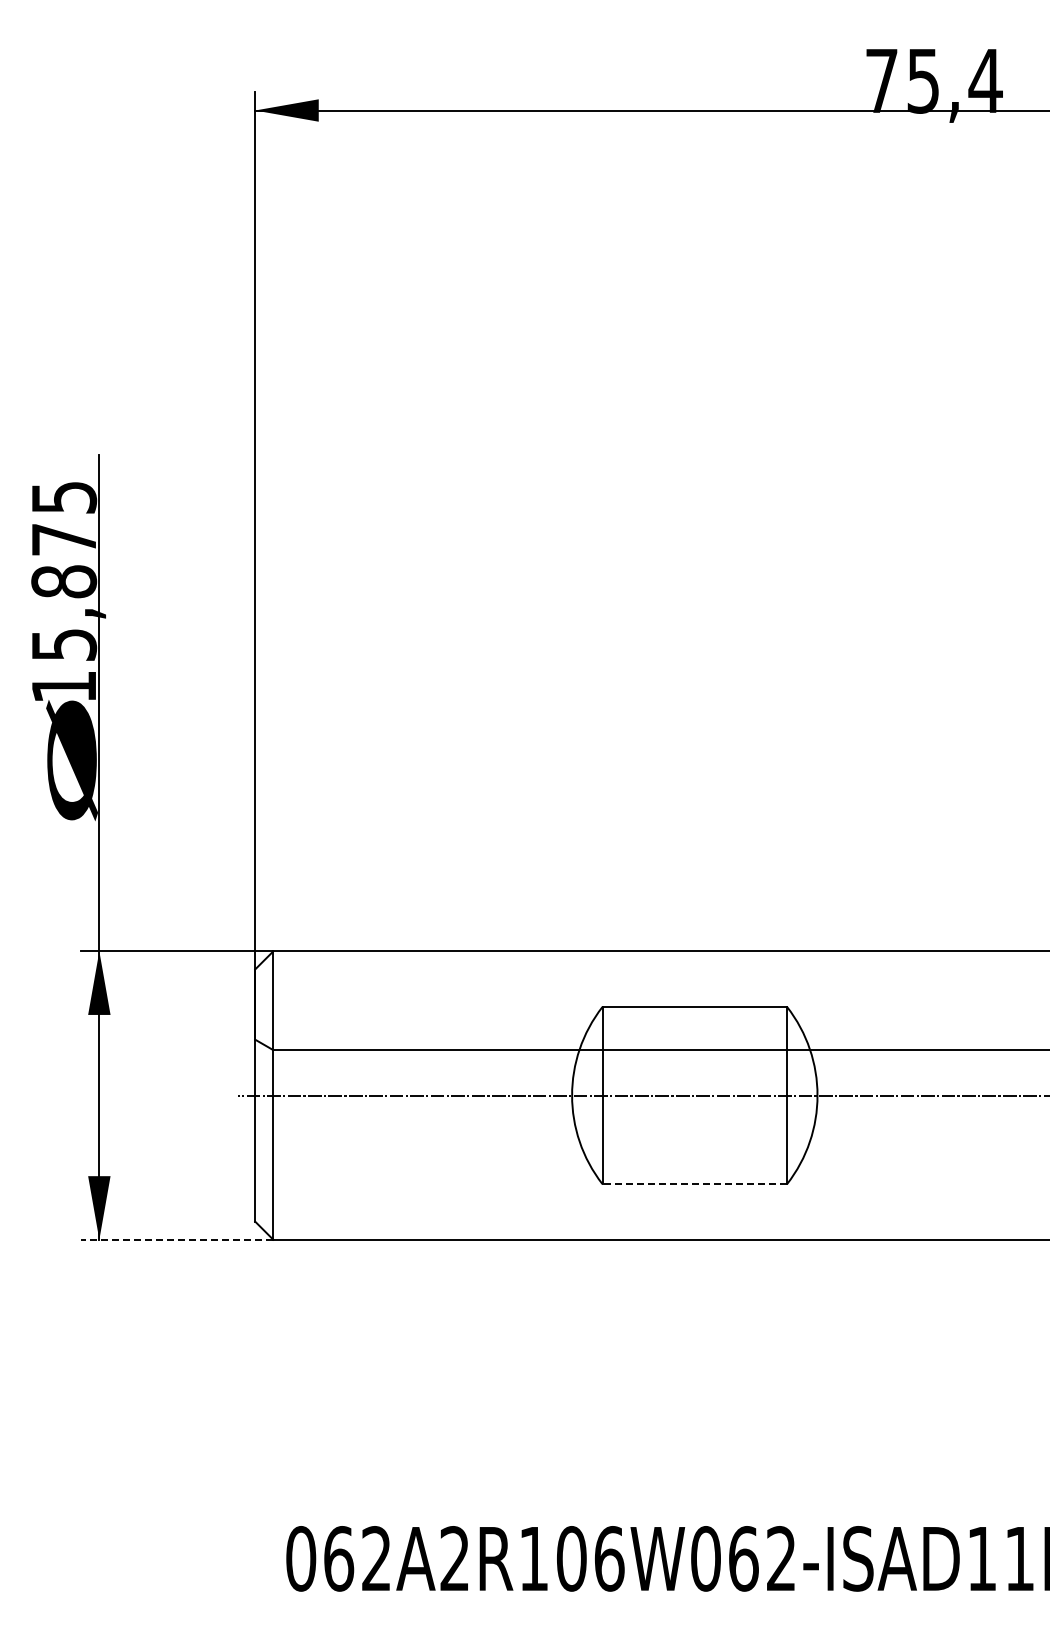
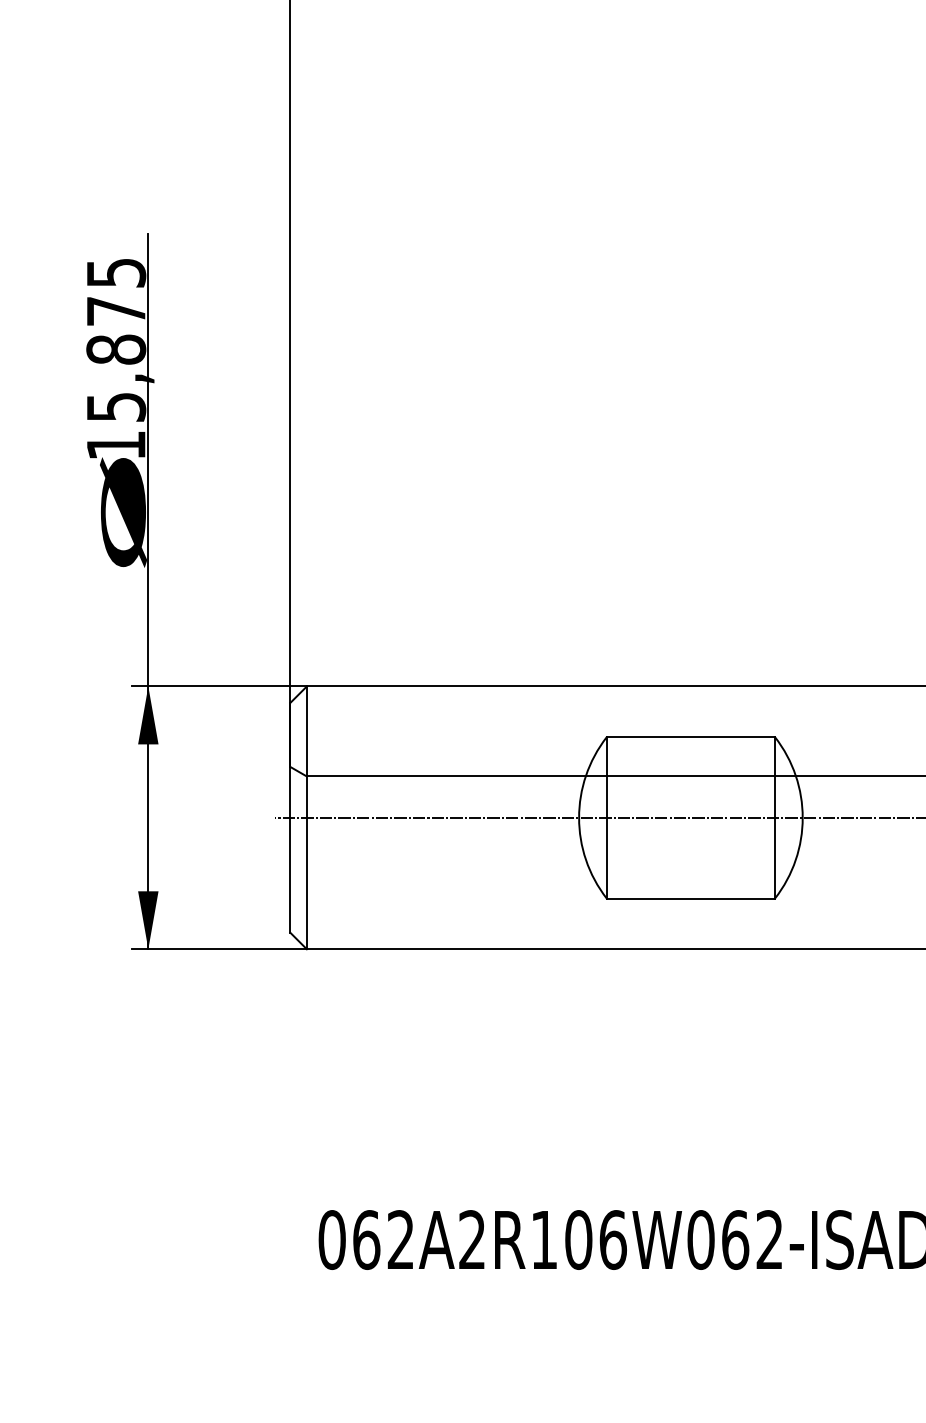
line: (694, 1184) -> (690, 898), dashed -> solid
line: (176, 1239) -> (218, 949), dashed -> solid

